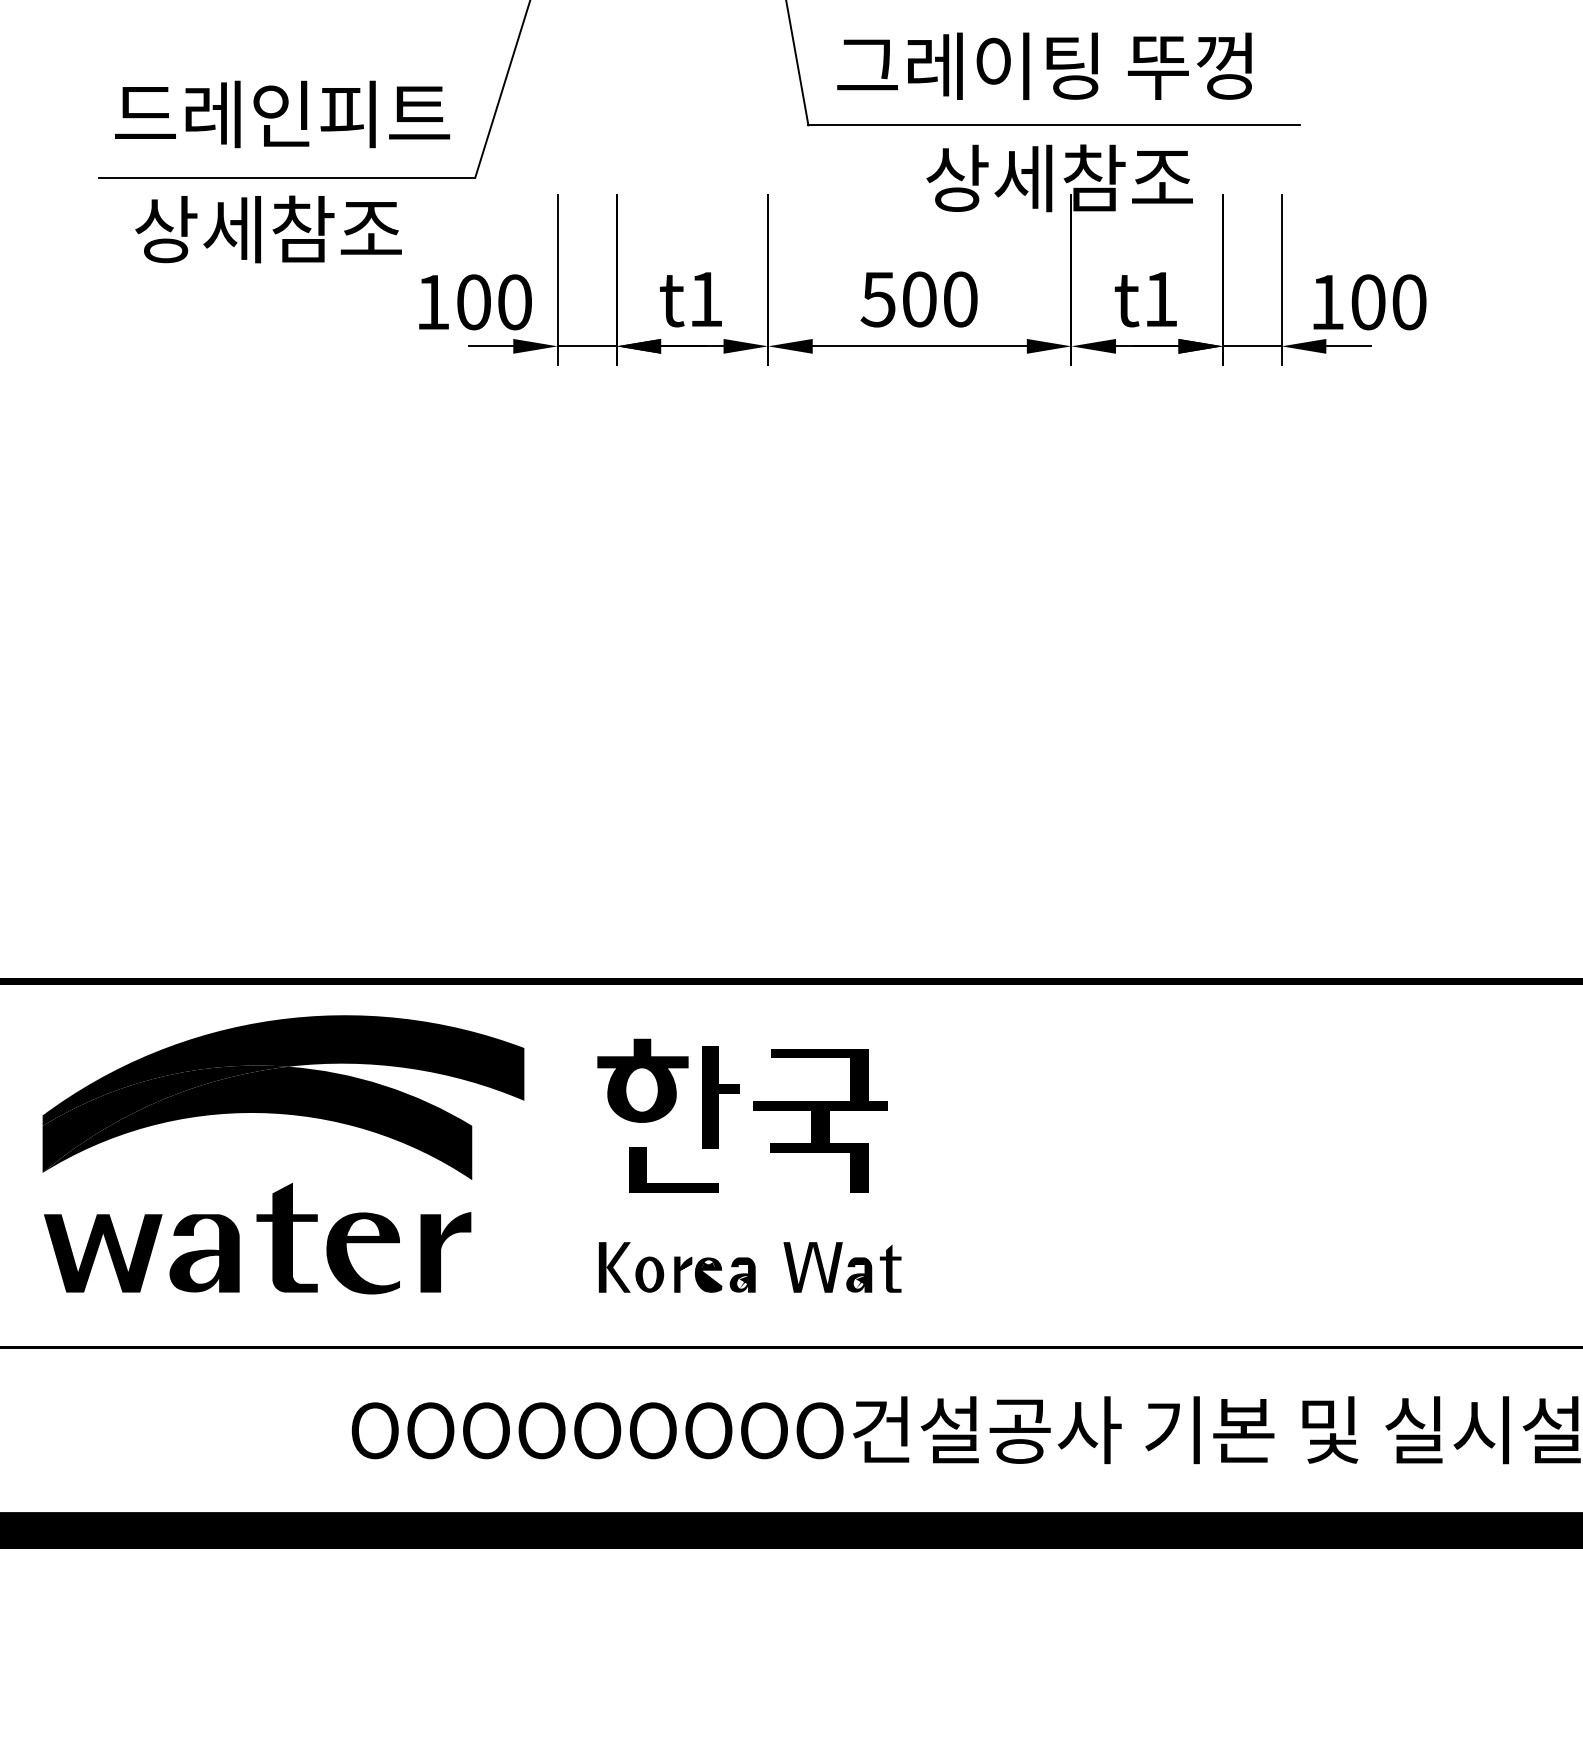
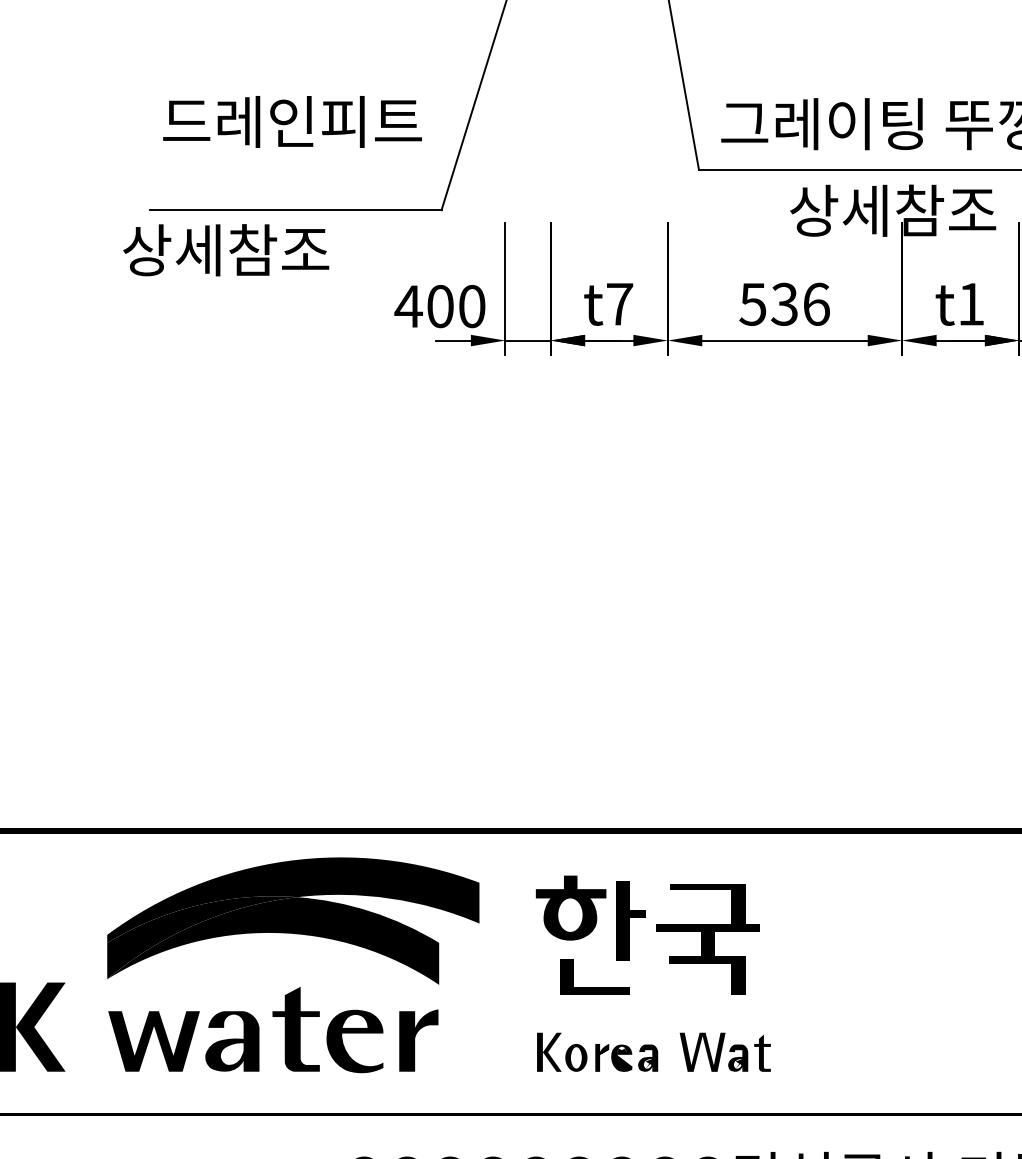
text: (282, 114) -> (292, 122), moved
text: (268, 229) -> (226, 250), moved
text: (706, 299) -> (620, 304), t1 -> t7
text: (939, 299) -> (800, 304), 500 -> 536
text: (432, 302) -> (408, 306), 100 -> 400

